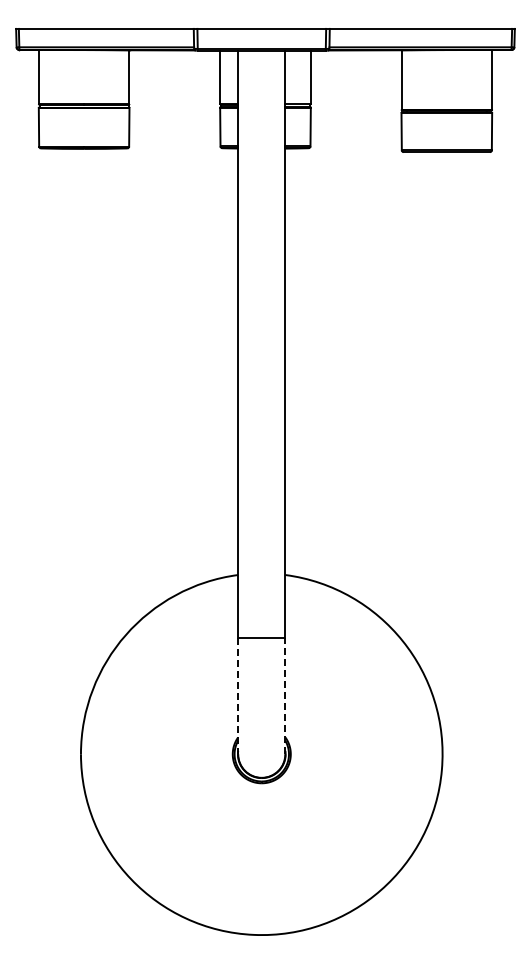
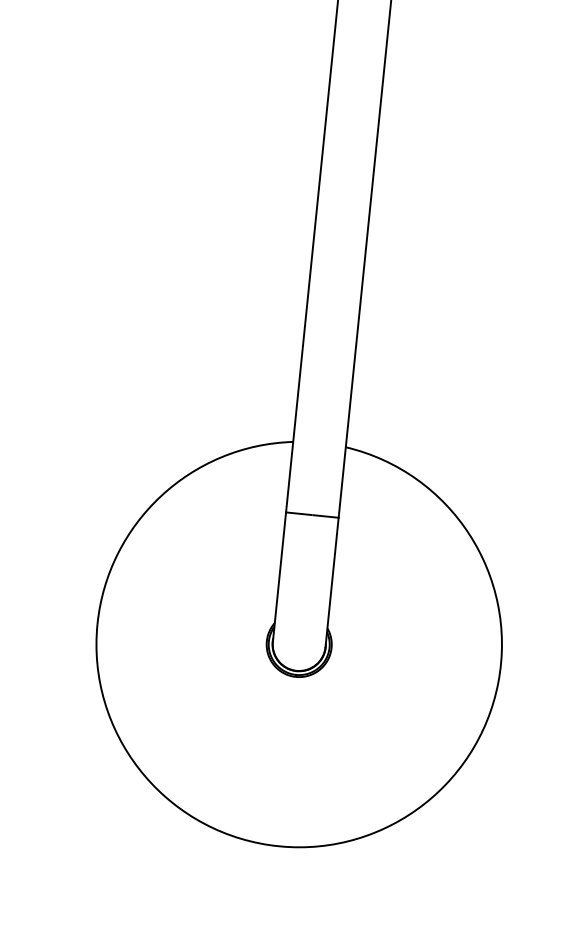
line: (285, 695) -> (332, 581), dashed -> solid
line: (238, 696) -> (279, 577), dashed -> solid

